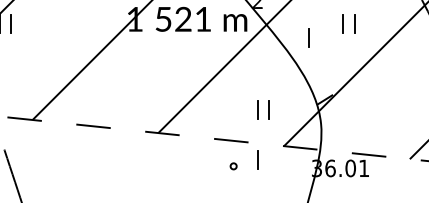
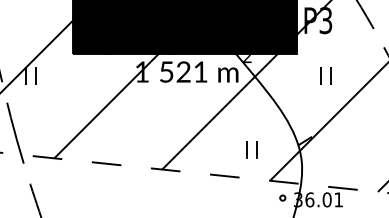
line: (309, 37) -> (291, 87), removed
line: (256, 159) -> (246, 192), removed
circle: (233, 165) -> (282, 197), moved

